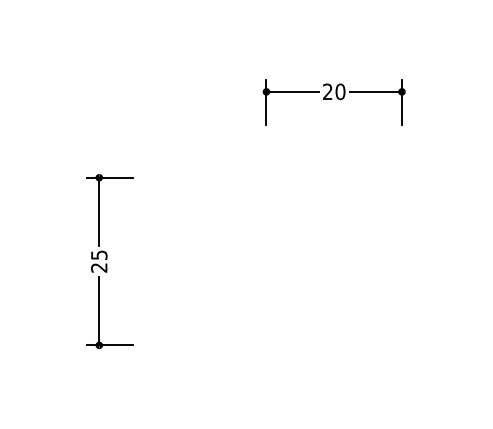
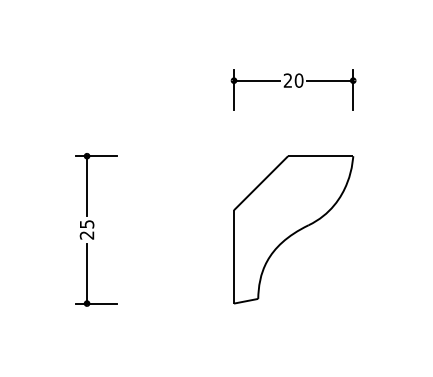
part: (333, 261) -> (292, 229), added

